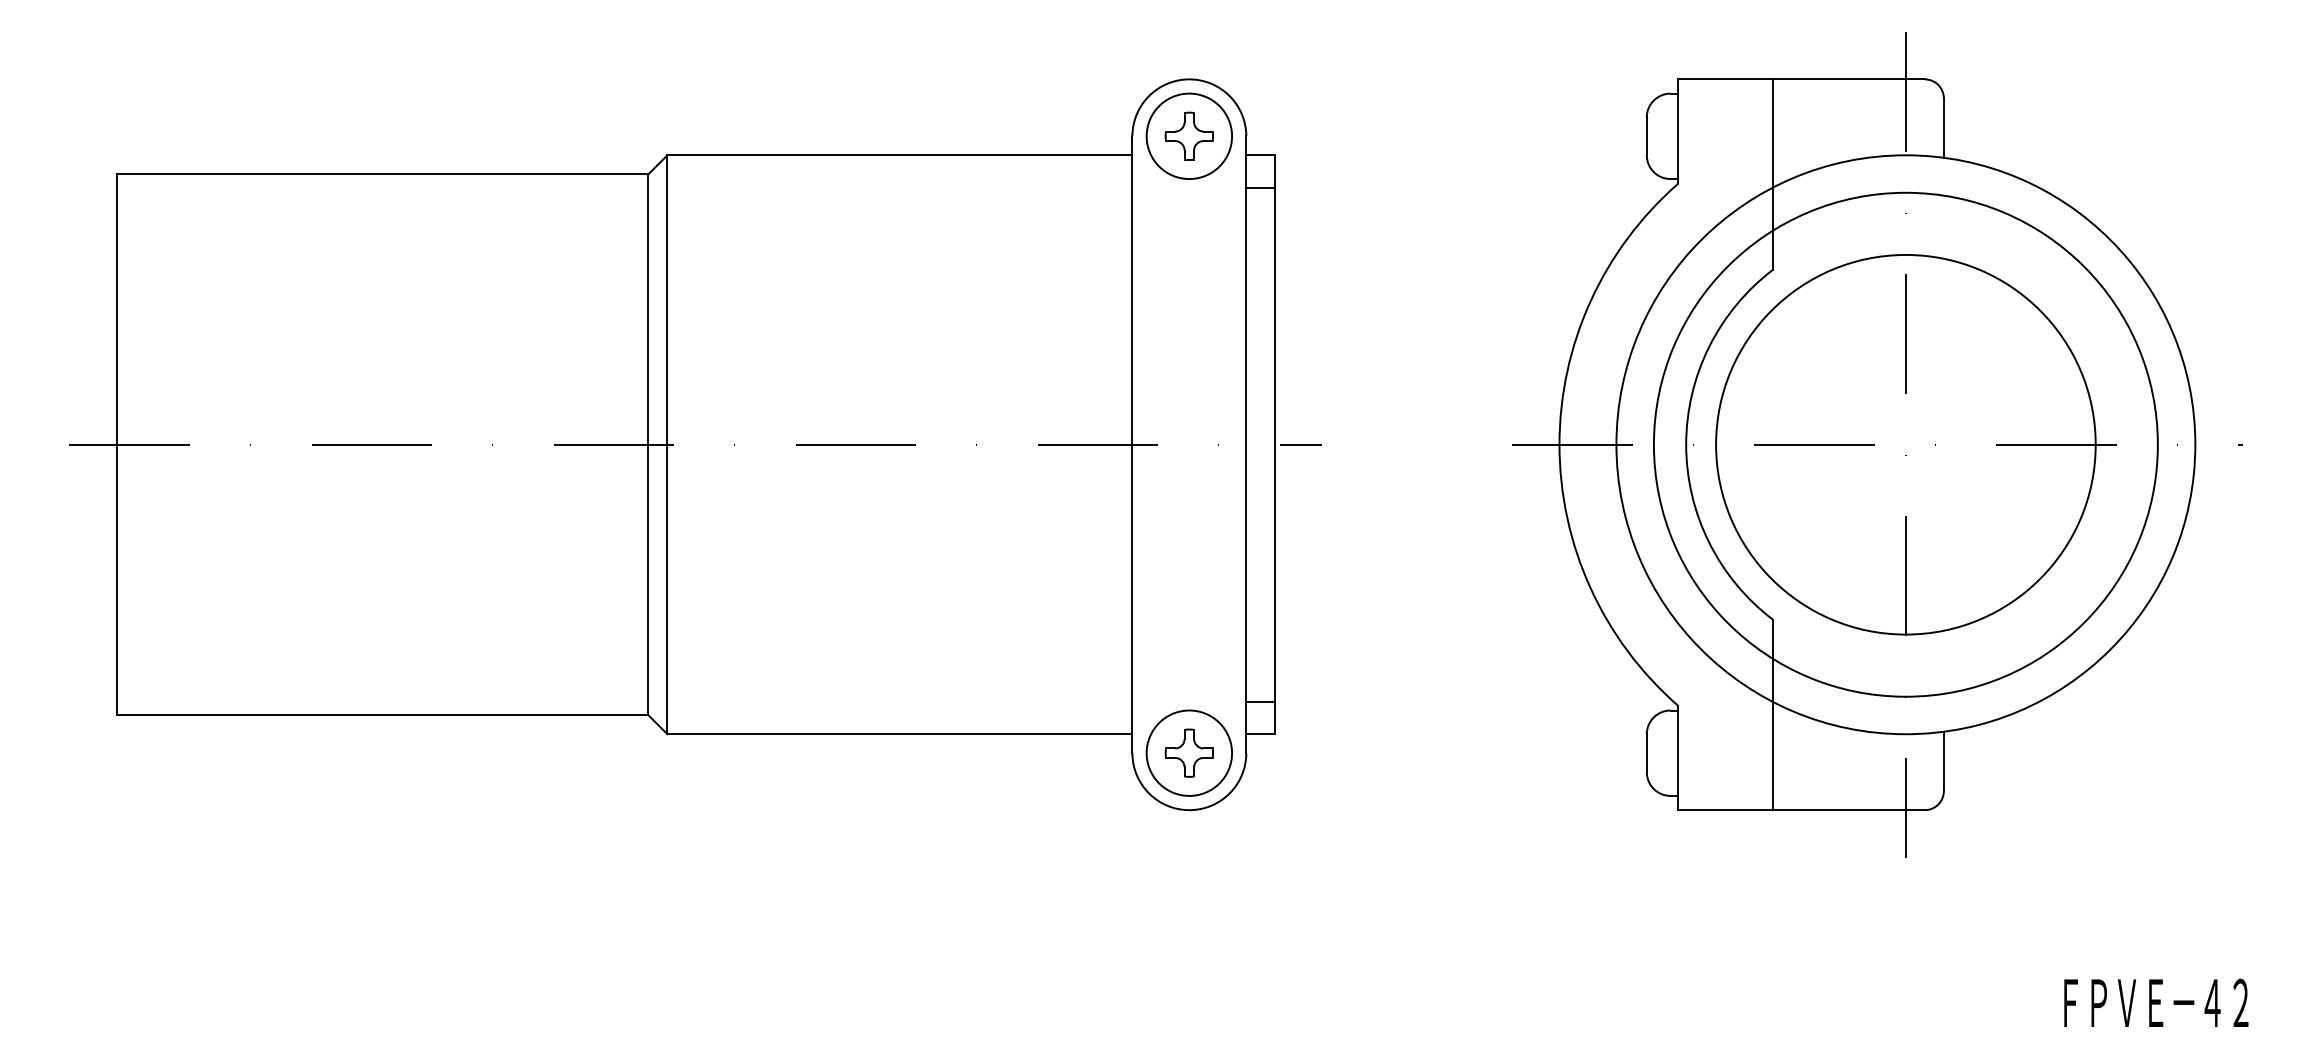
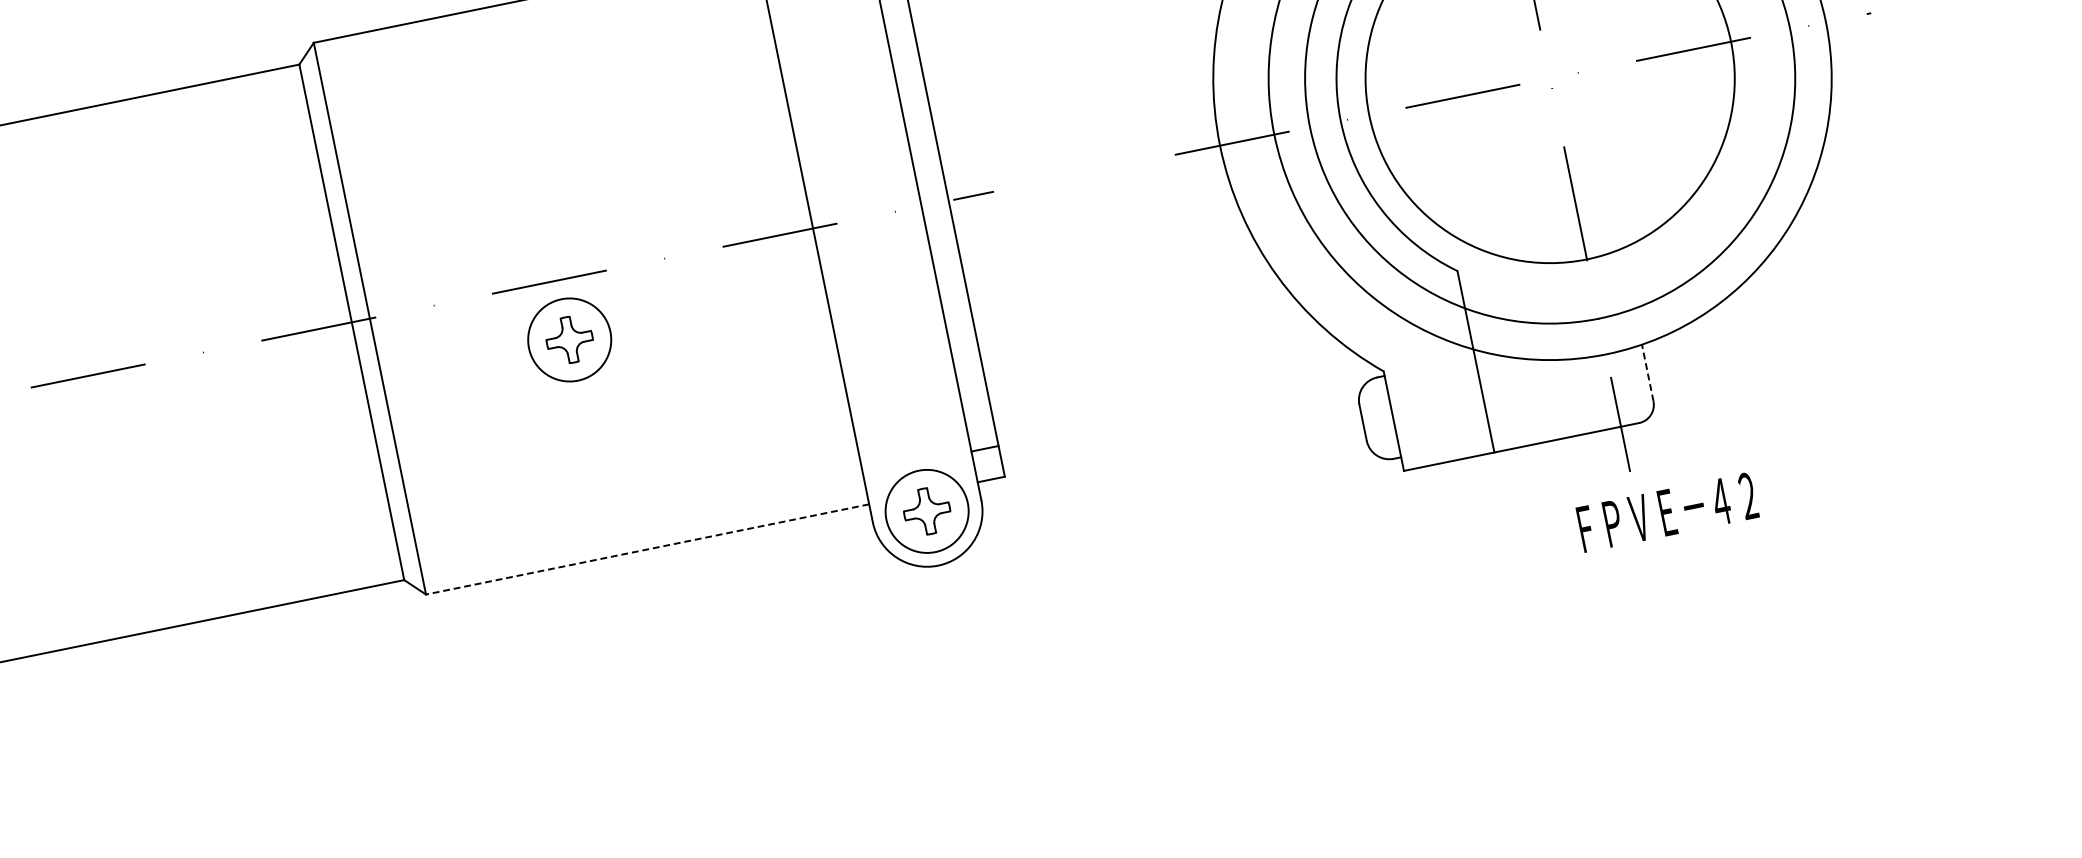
part: (863, 506) -> (568, 339), added
line: (899, 734) -> (647, 549), solid -> dashed
line: (1943, 761) -> (1647, 373), solid -> dashed
text: (2156, 1002) -> (1667, 511), moved

